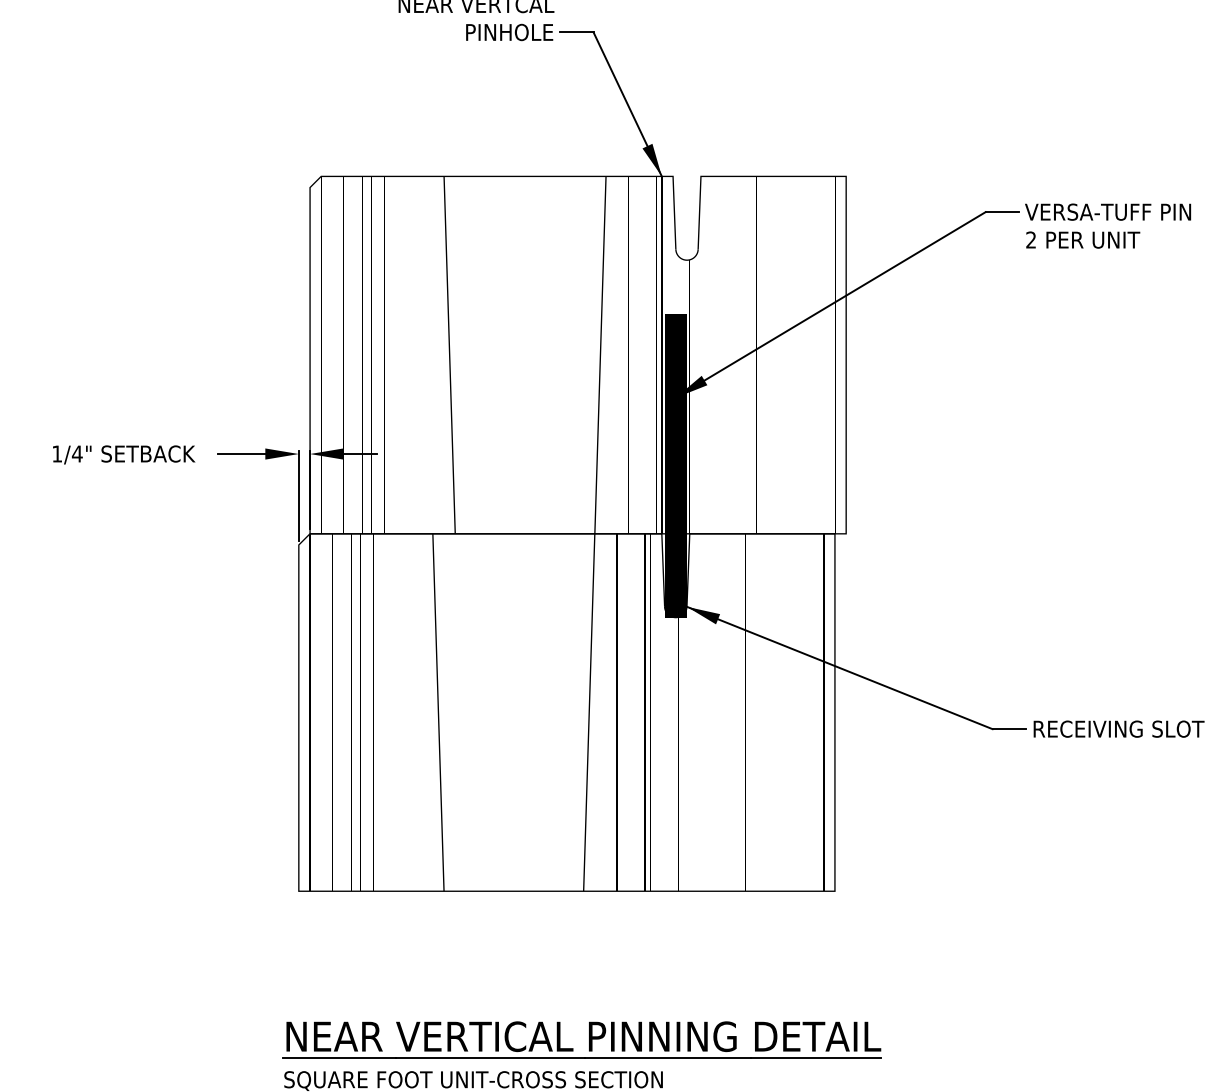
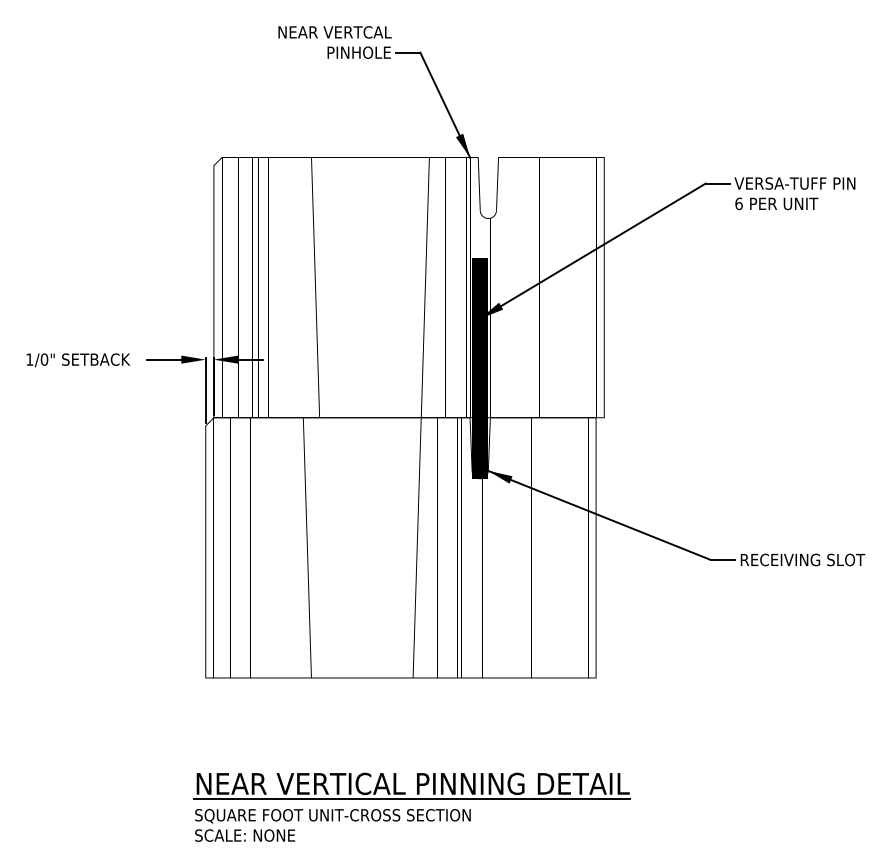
text: (1030, 239) -> (738, 203), 2 -> 6
text: (77, 453) -> (44, 359), 1/4" -> 1/0"

